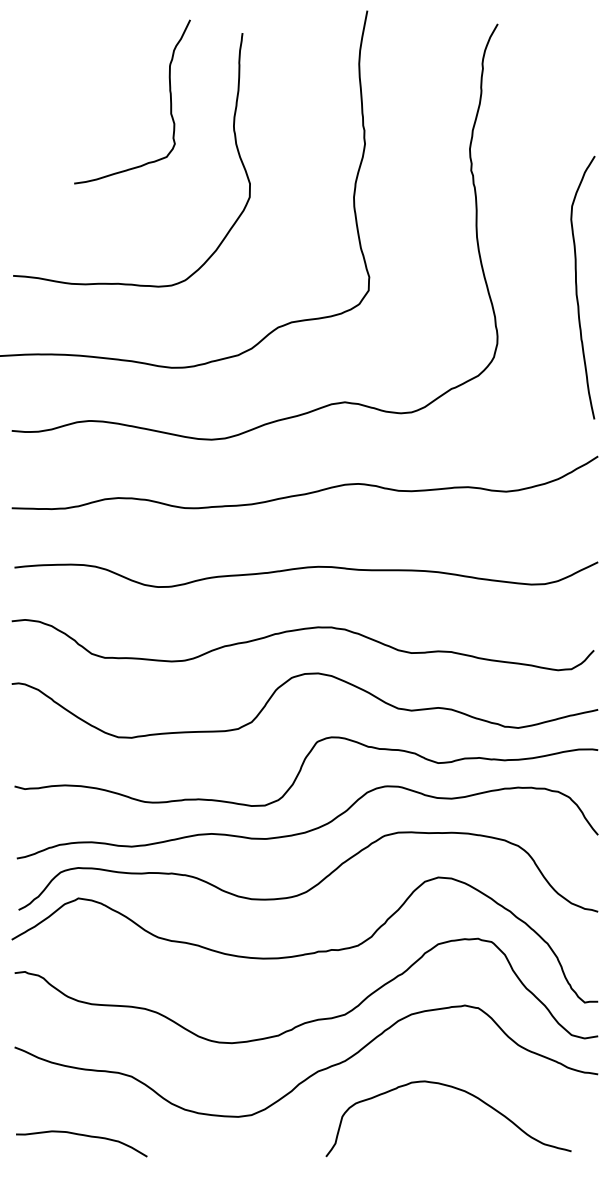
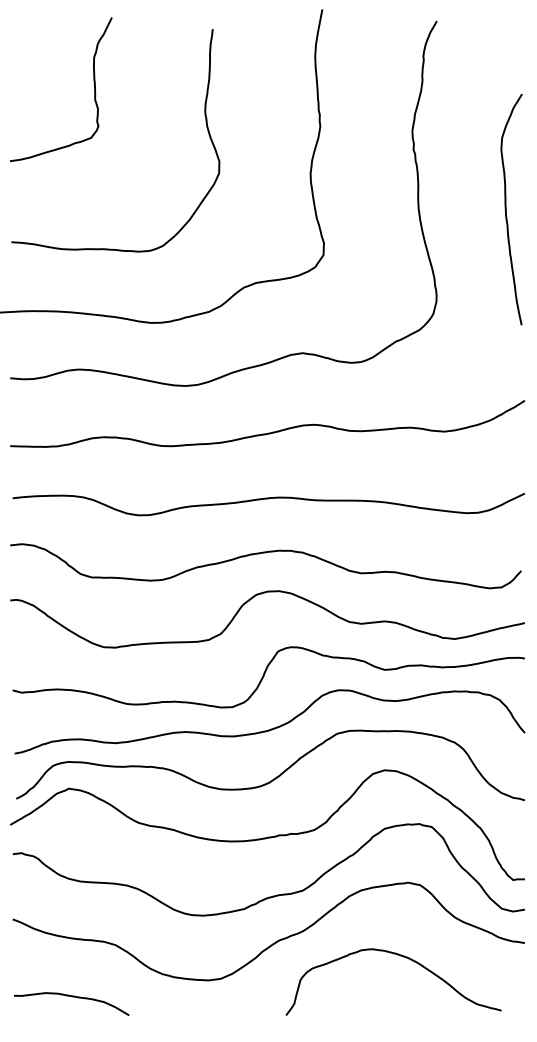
curve: (169, 93) -> (93, 82), moved
curve: (577, 287) -> (506, 209), moved

